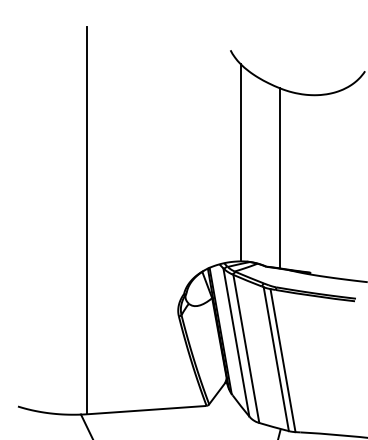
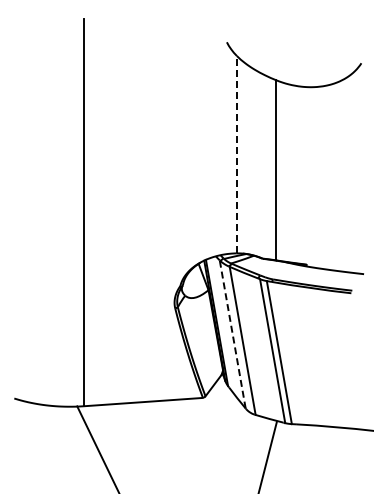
line: (240, 162) -> (236, 154), solid -> dashed
line: (236, 341) -> (232, 333), solid -> dashed

